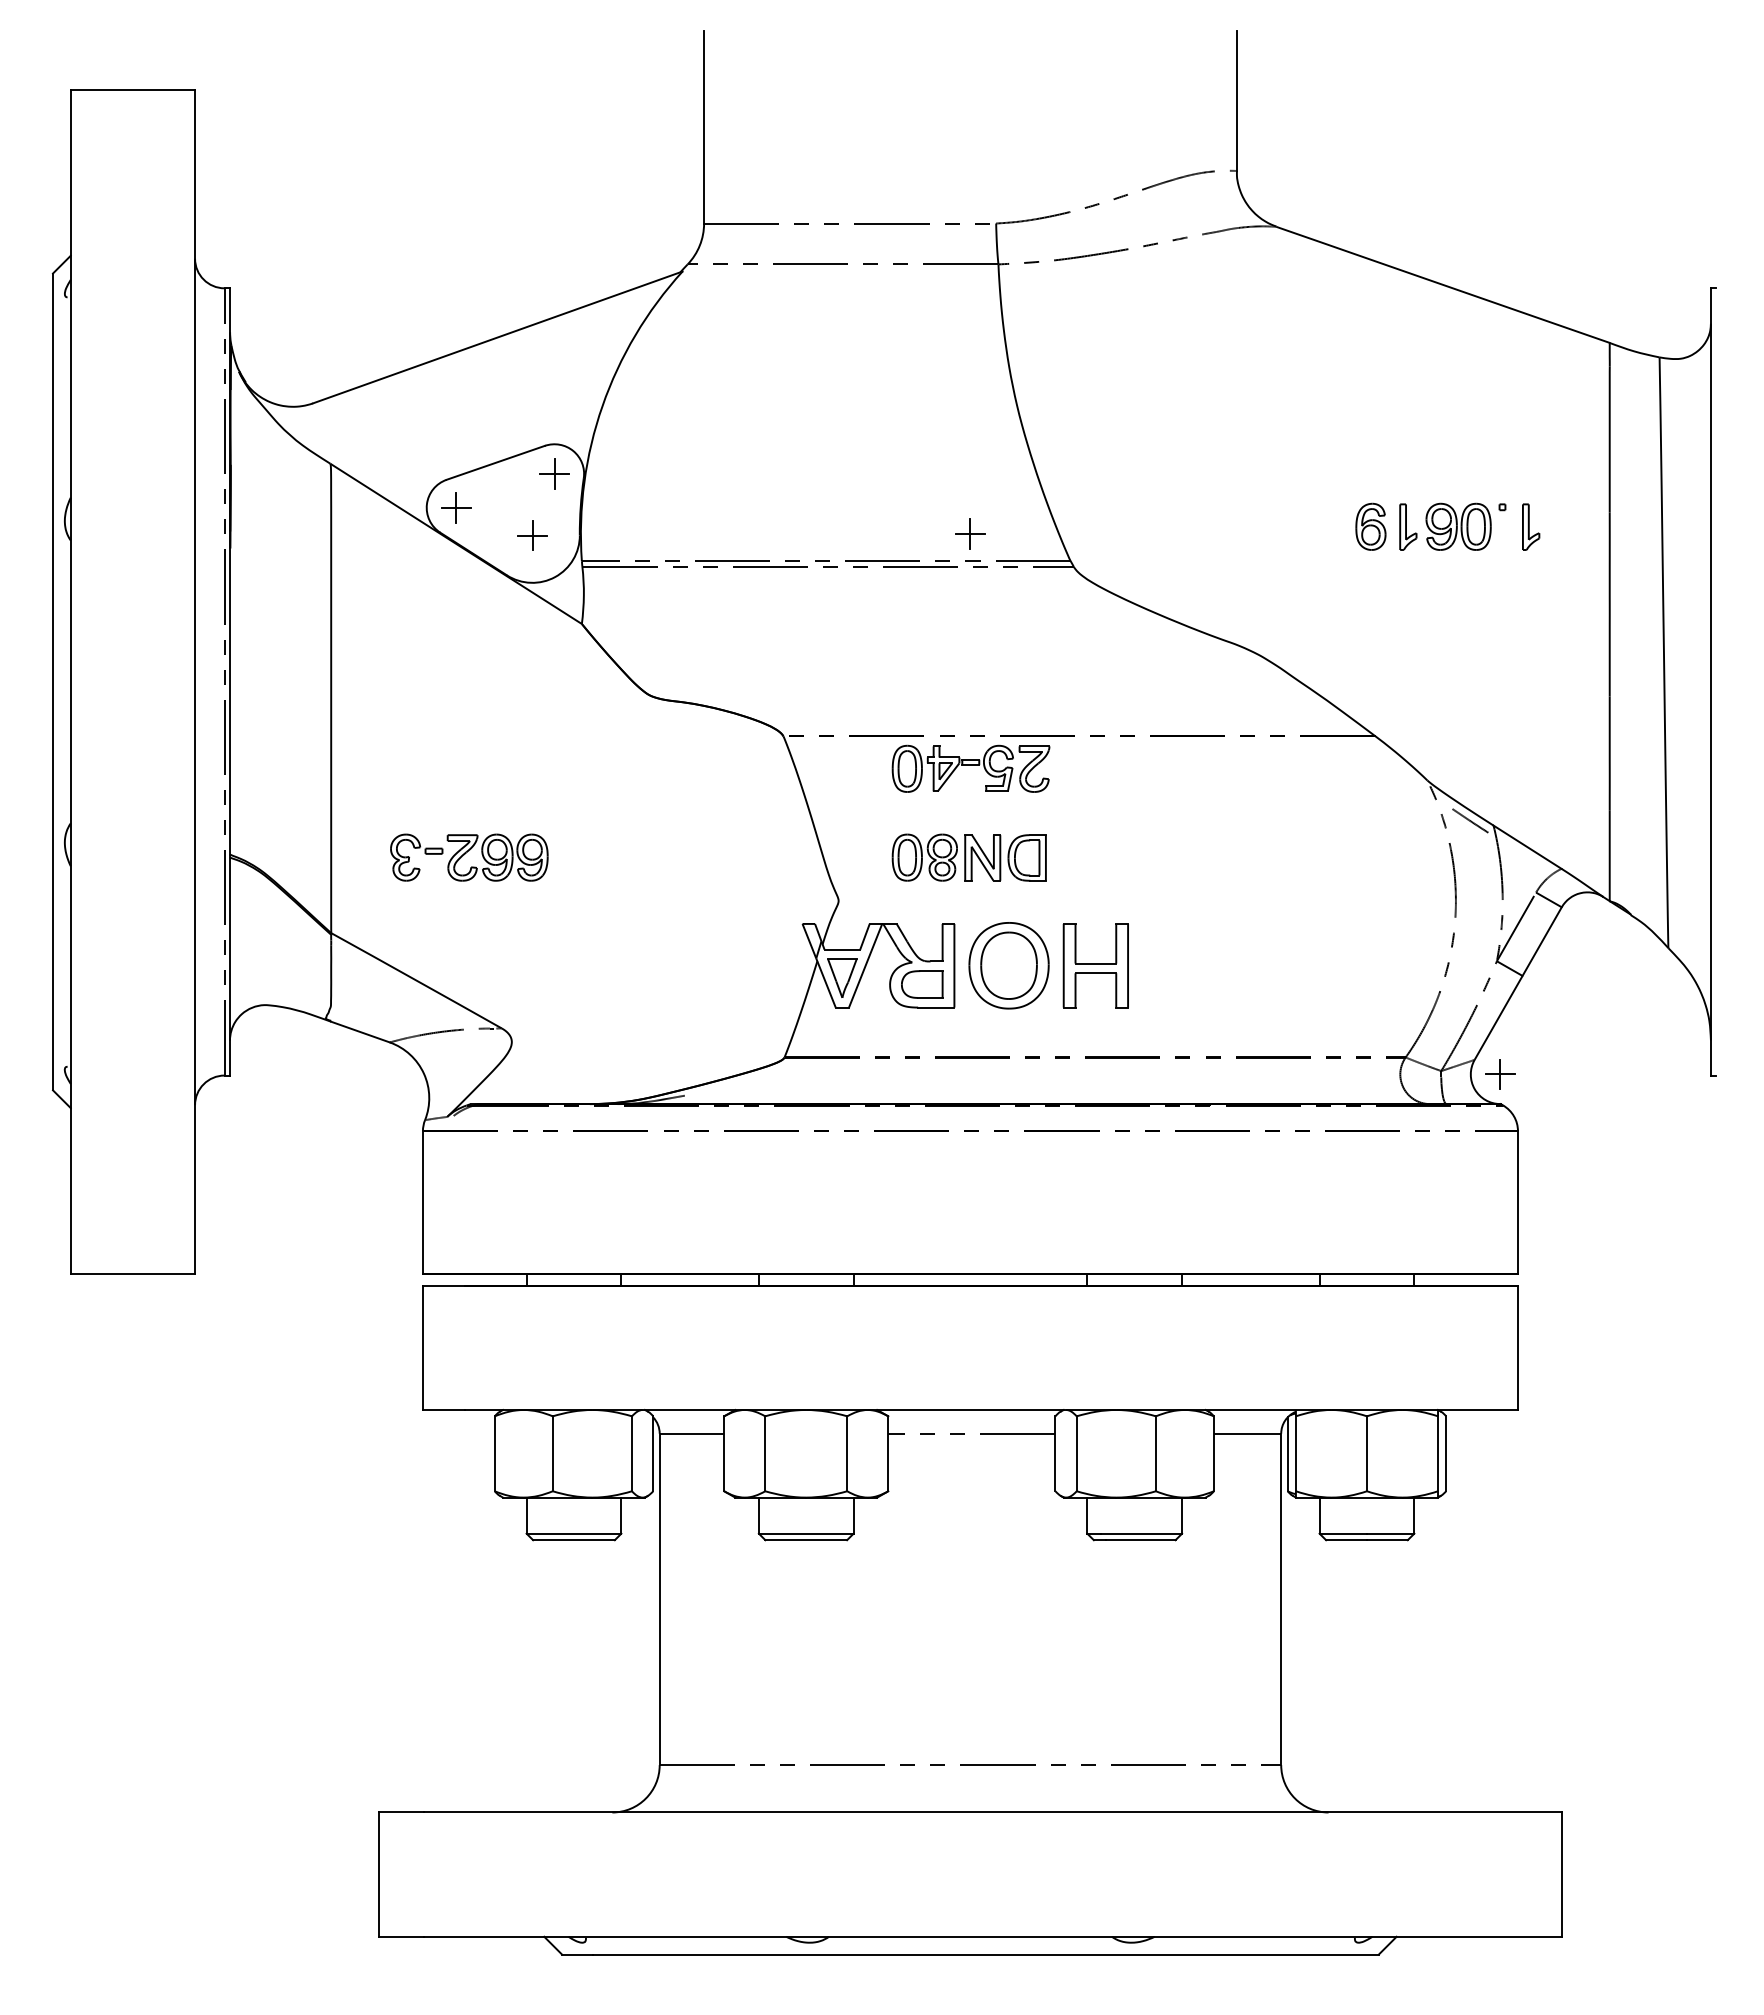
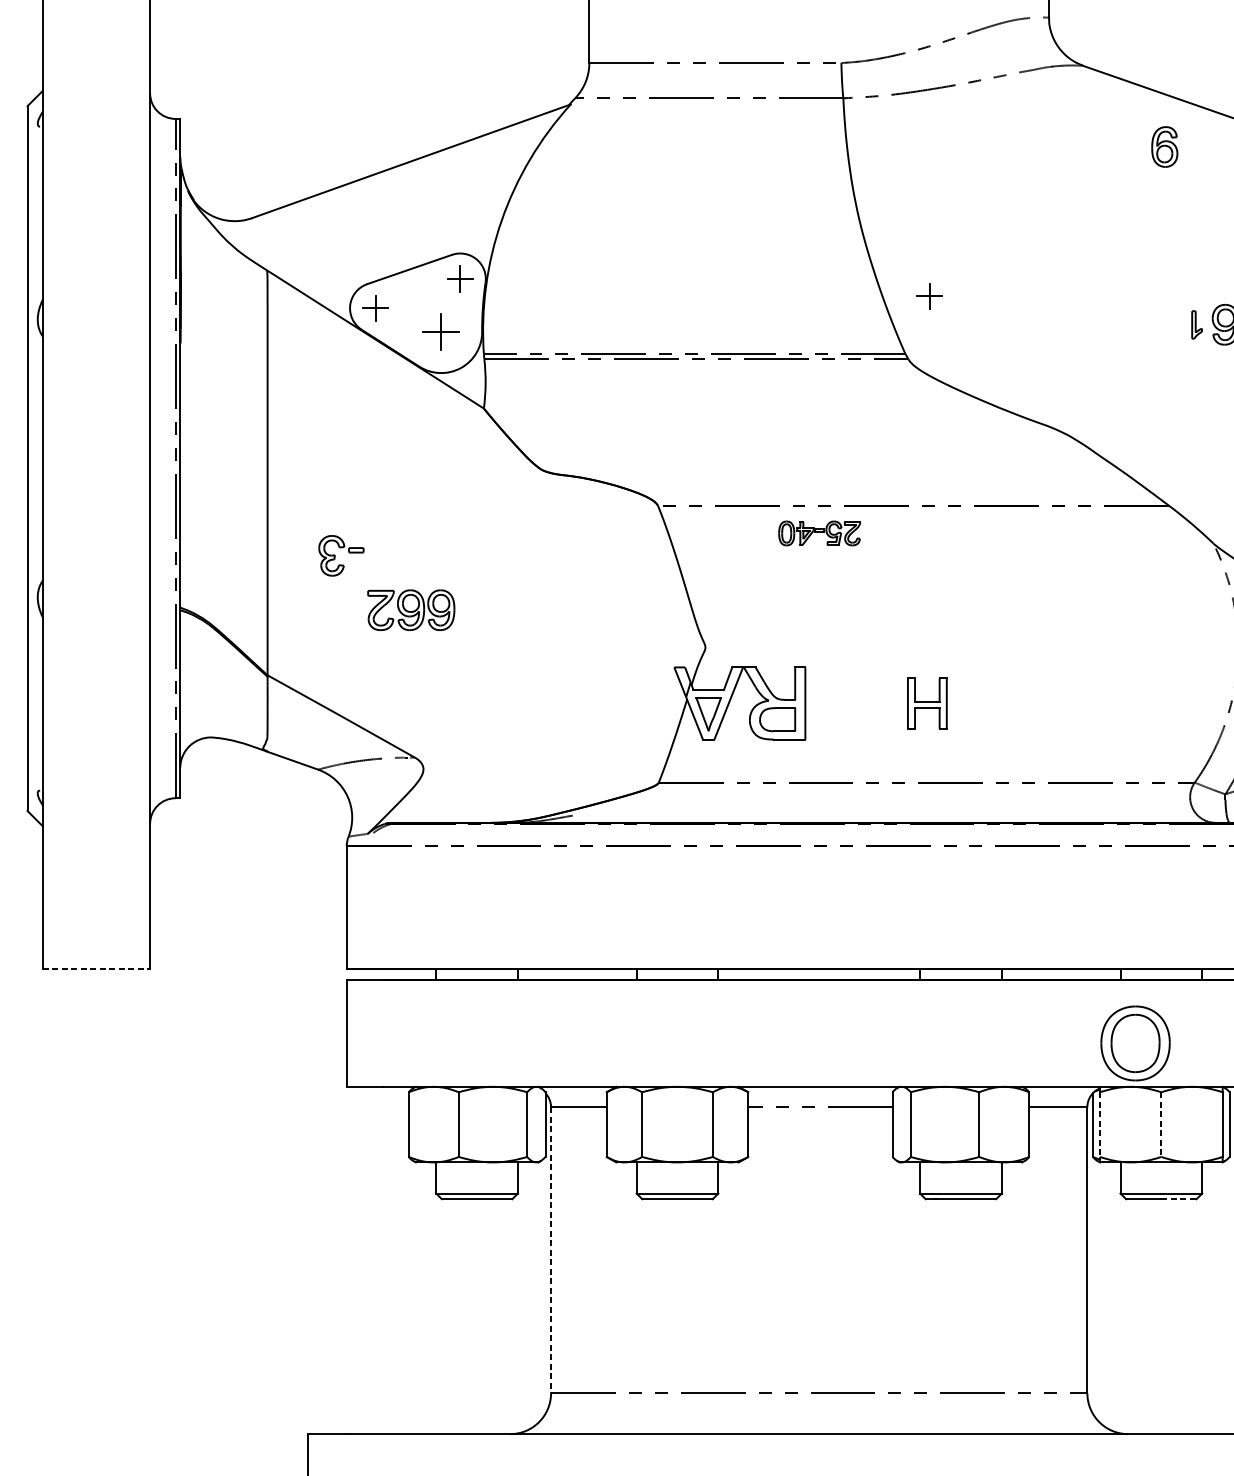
part: (1370, 526) -> (1164, 146), moved
part: (1408, 526) -> (1197, 324), size x0.7
part: (970, 533) -> (929, 295), moved
part: (532, 535) -> (441, 332), size x1.4
part: (970, 768) -> (819, 533), size x0.6
part: (409, 857) -> (335, 555), moved
part: (968, 857) -> (817, 610), removed
part: (1008, 965) -> (1135, 1043), moved
part: (1095, 965) -> (927, 703), size x0.7
line: (133, 1273) -> (97, 969), solid -> dashed
line: (1295, 1454) -> (1099, 1125), solid -> dashed
line: (1366, 1454) -> (1160, 1125), solid -> dashed
line: (1387, 1540) -> (1179, 1199), solid -> dashed
line: (659, 1599) -> (550, 1250), solid -> dashed

